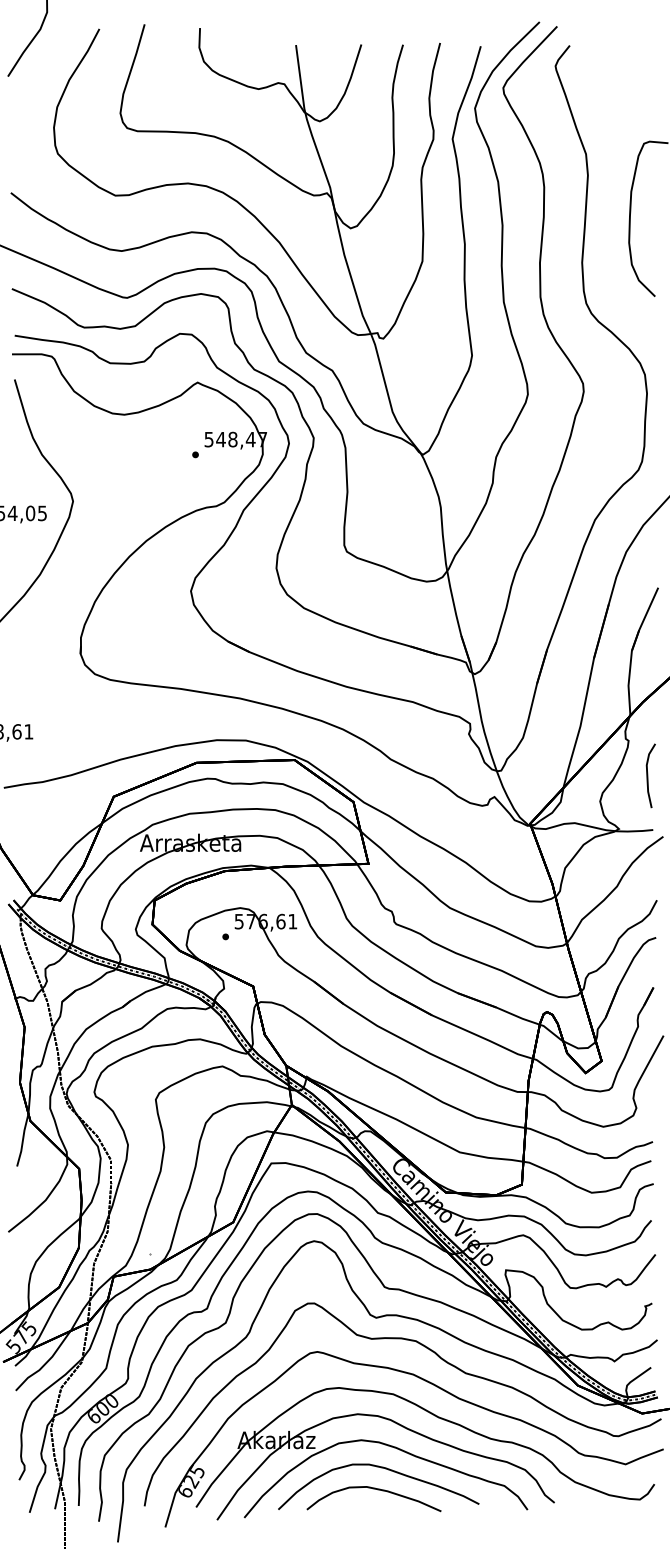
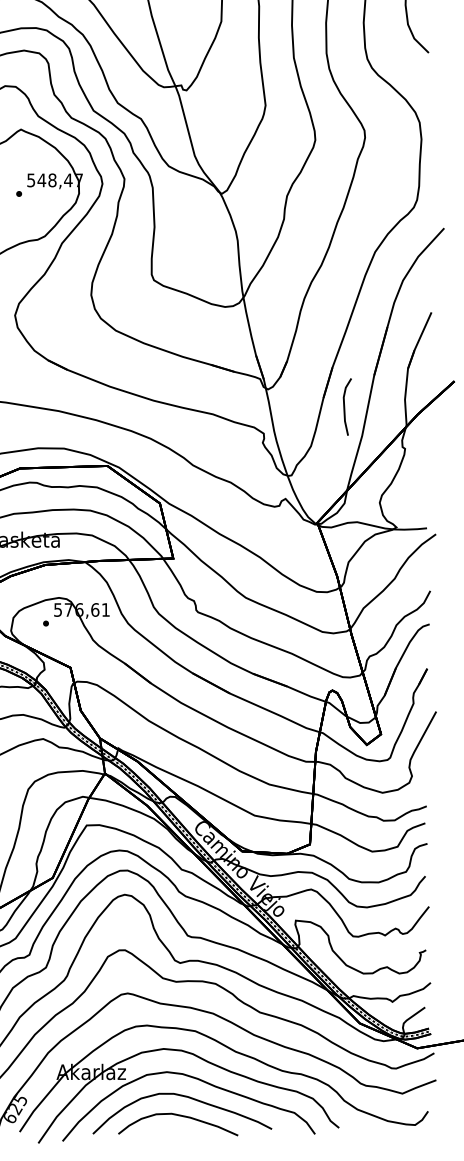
line: (648, 775) -> (345, 406), moved

